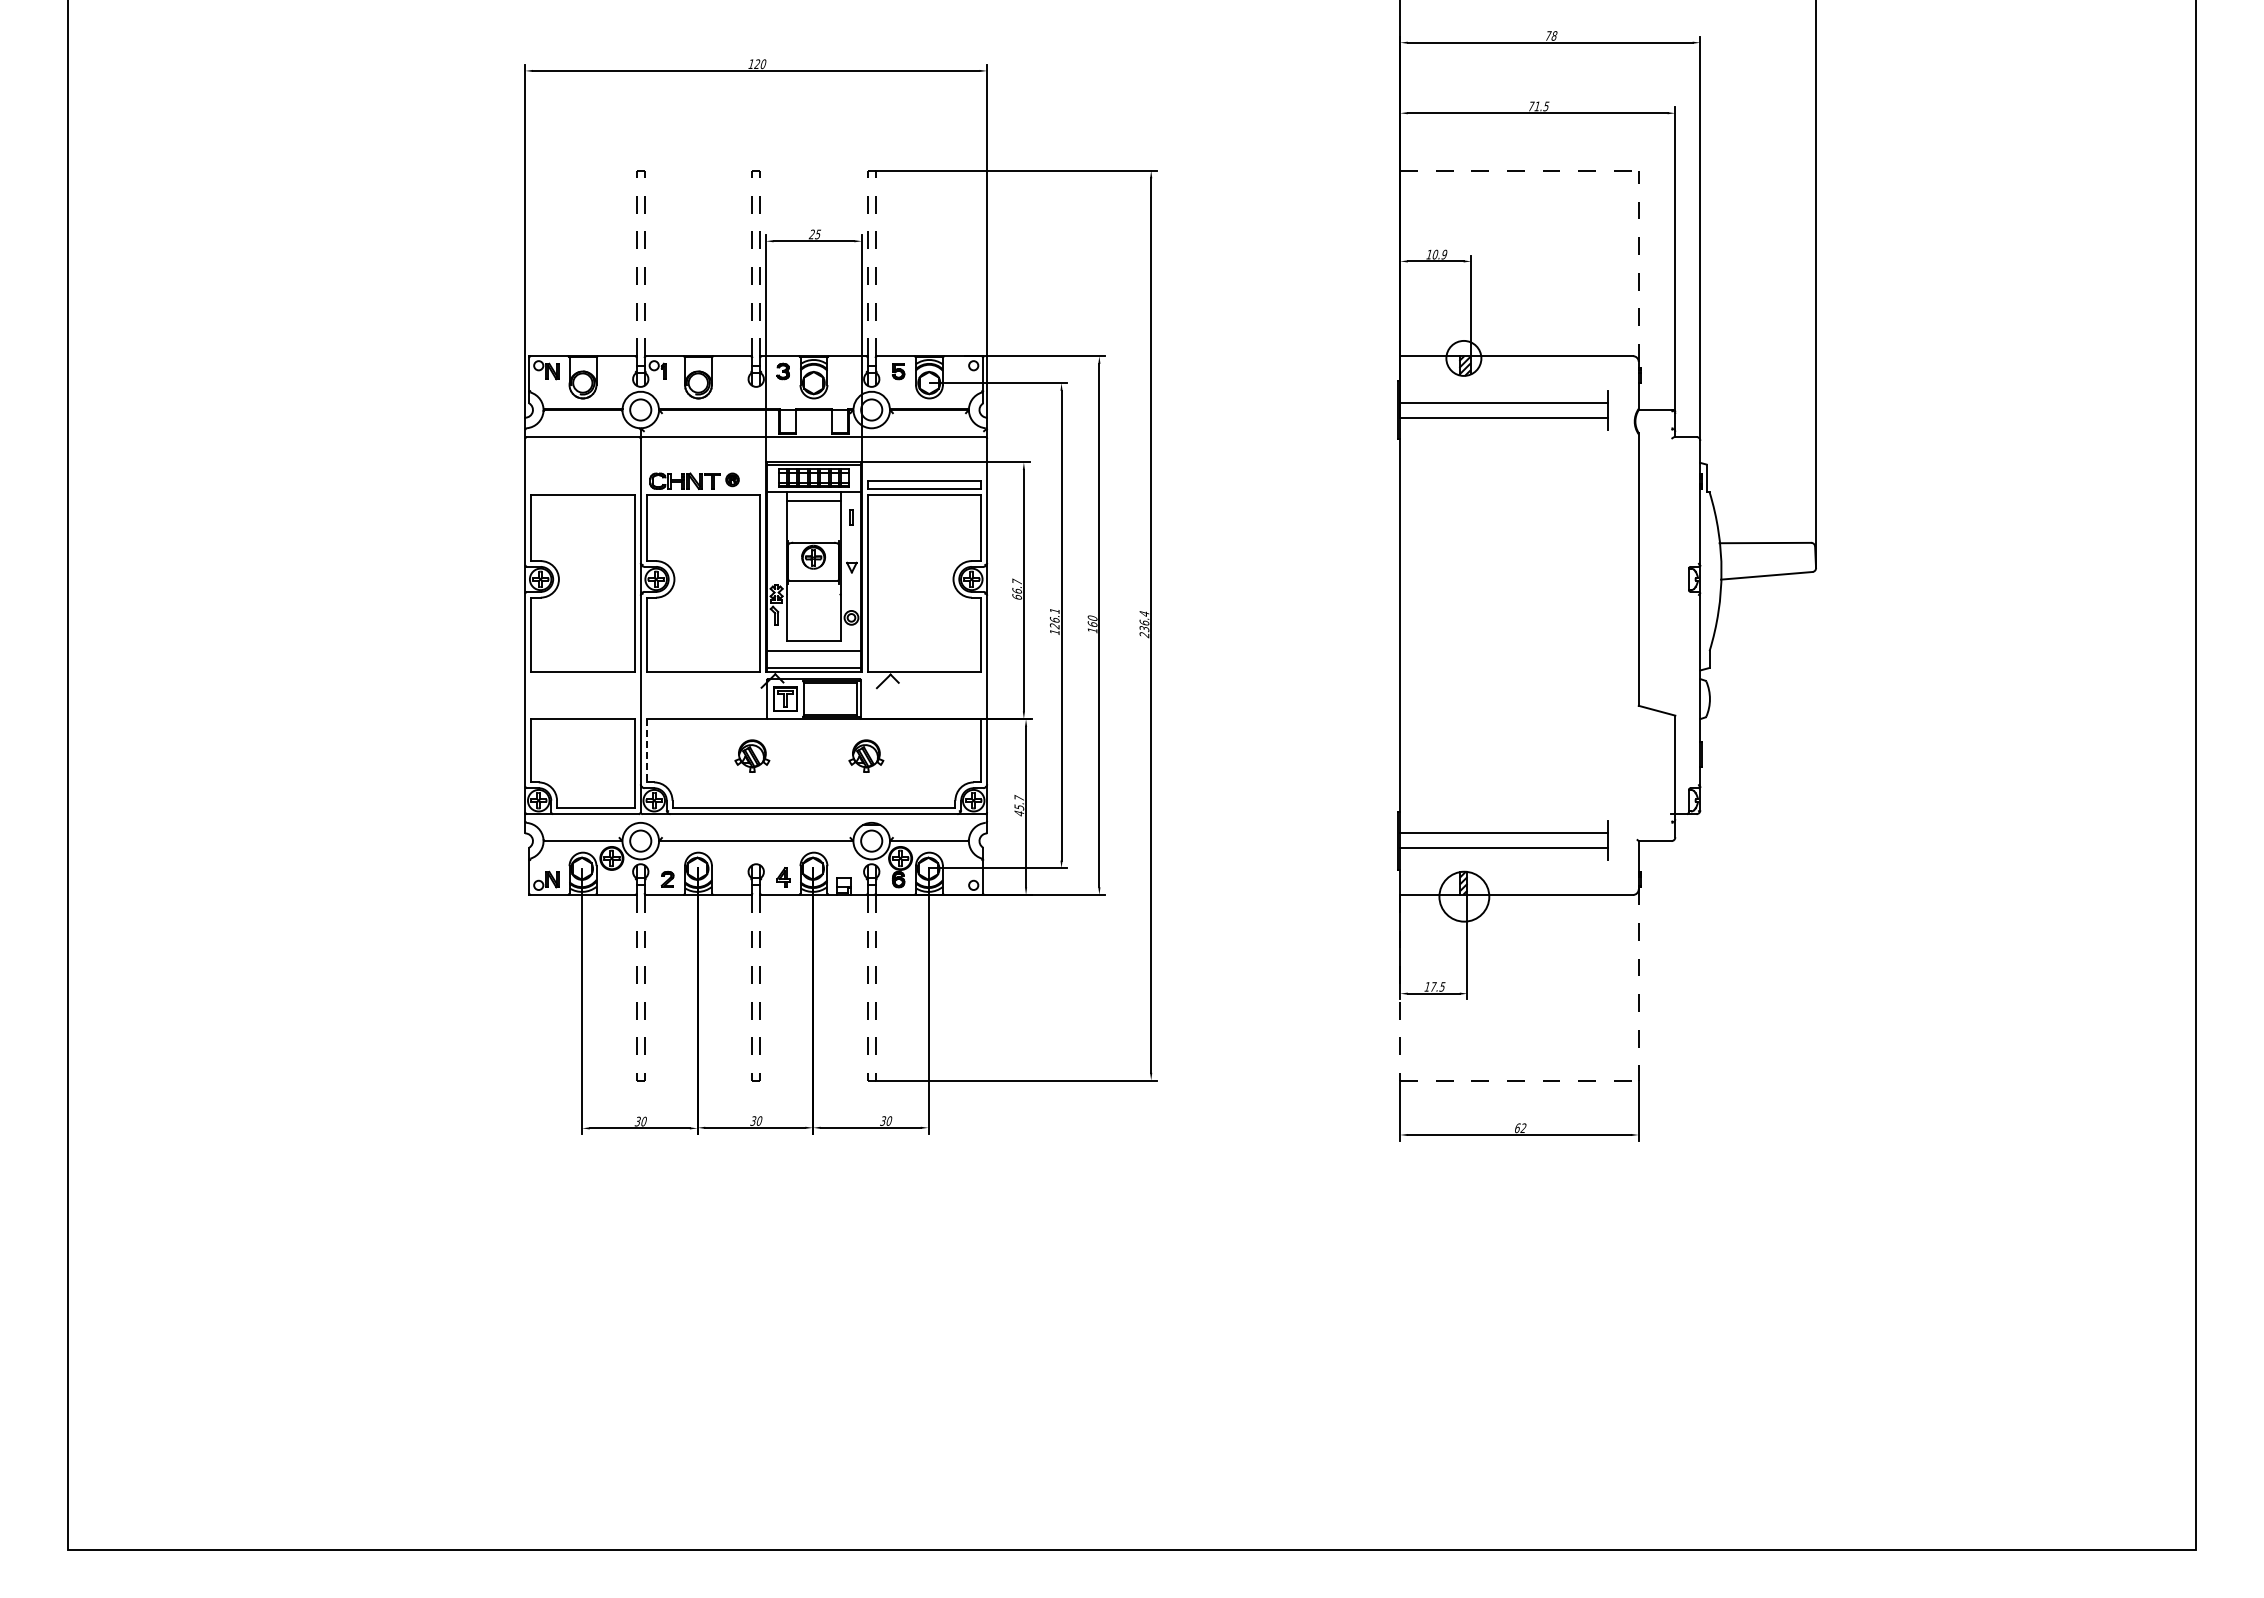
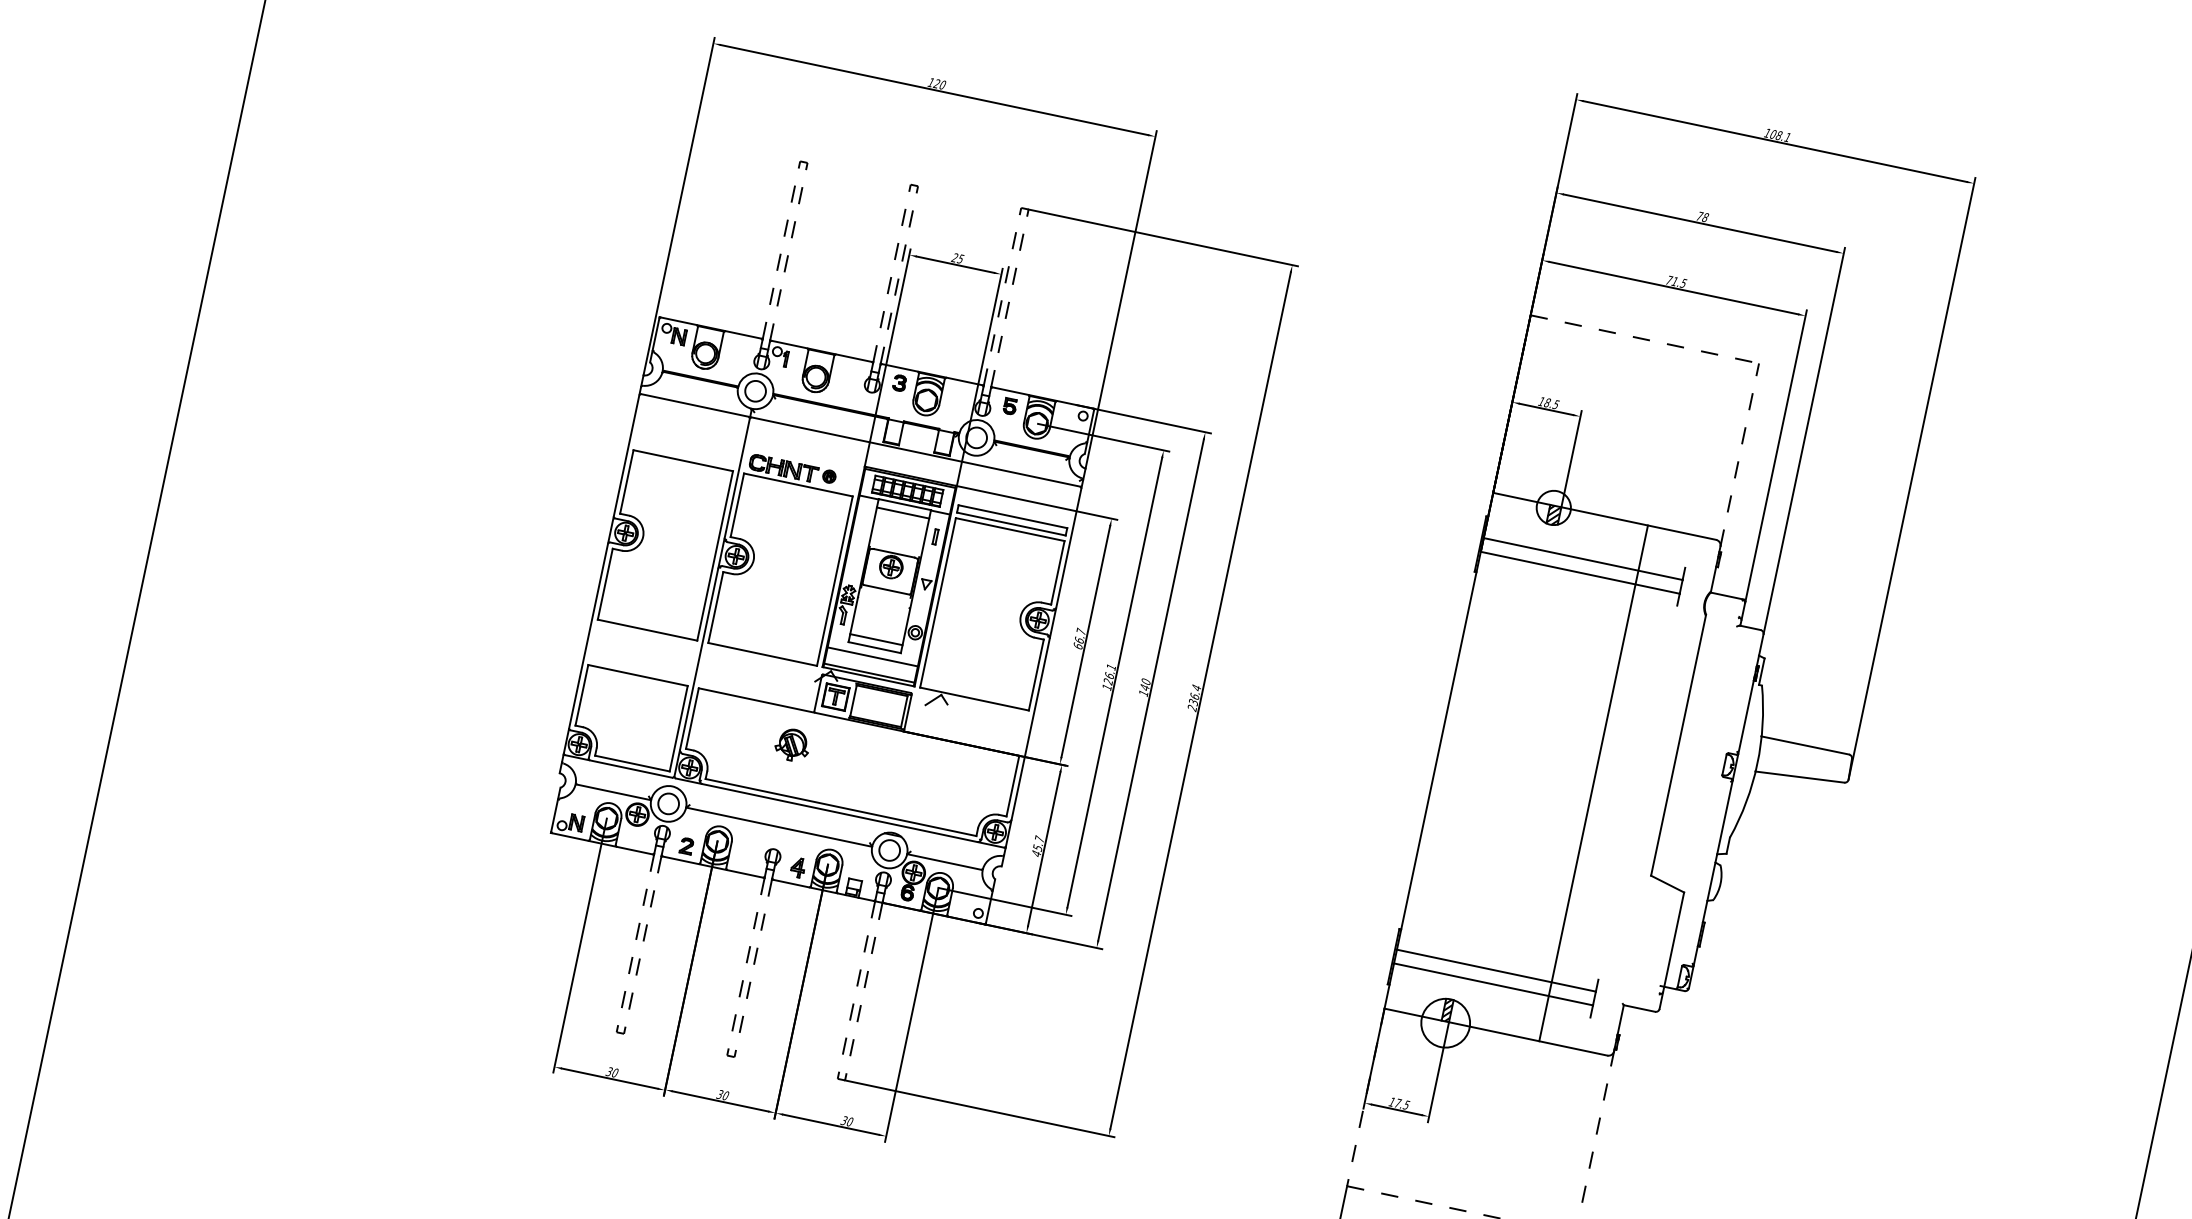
text: (1439, 254) -> (1551, 403), 10.9 -> 18.5
text: (1092, 624) -> (1144, 687), 160 -> 140
line: (1561, 625) -> (1593, 783), added
line: (813, 633) -> (875, 640), added
line: (646, 750) -> (692, 718), dashed -> solid
part: (866, 755) -> (901, 767), removed

